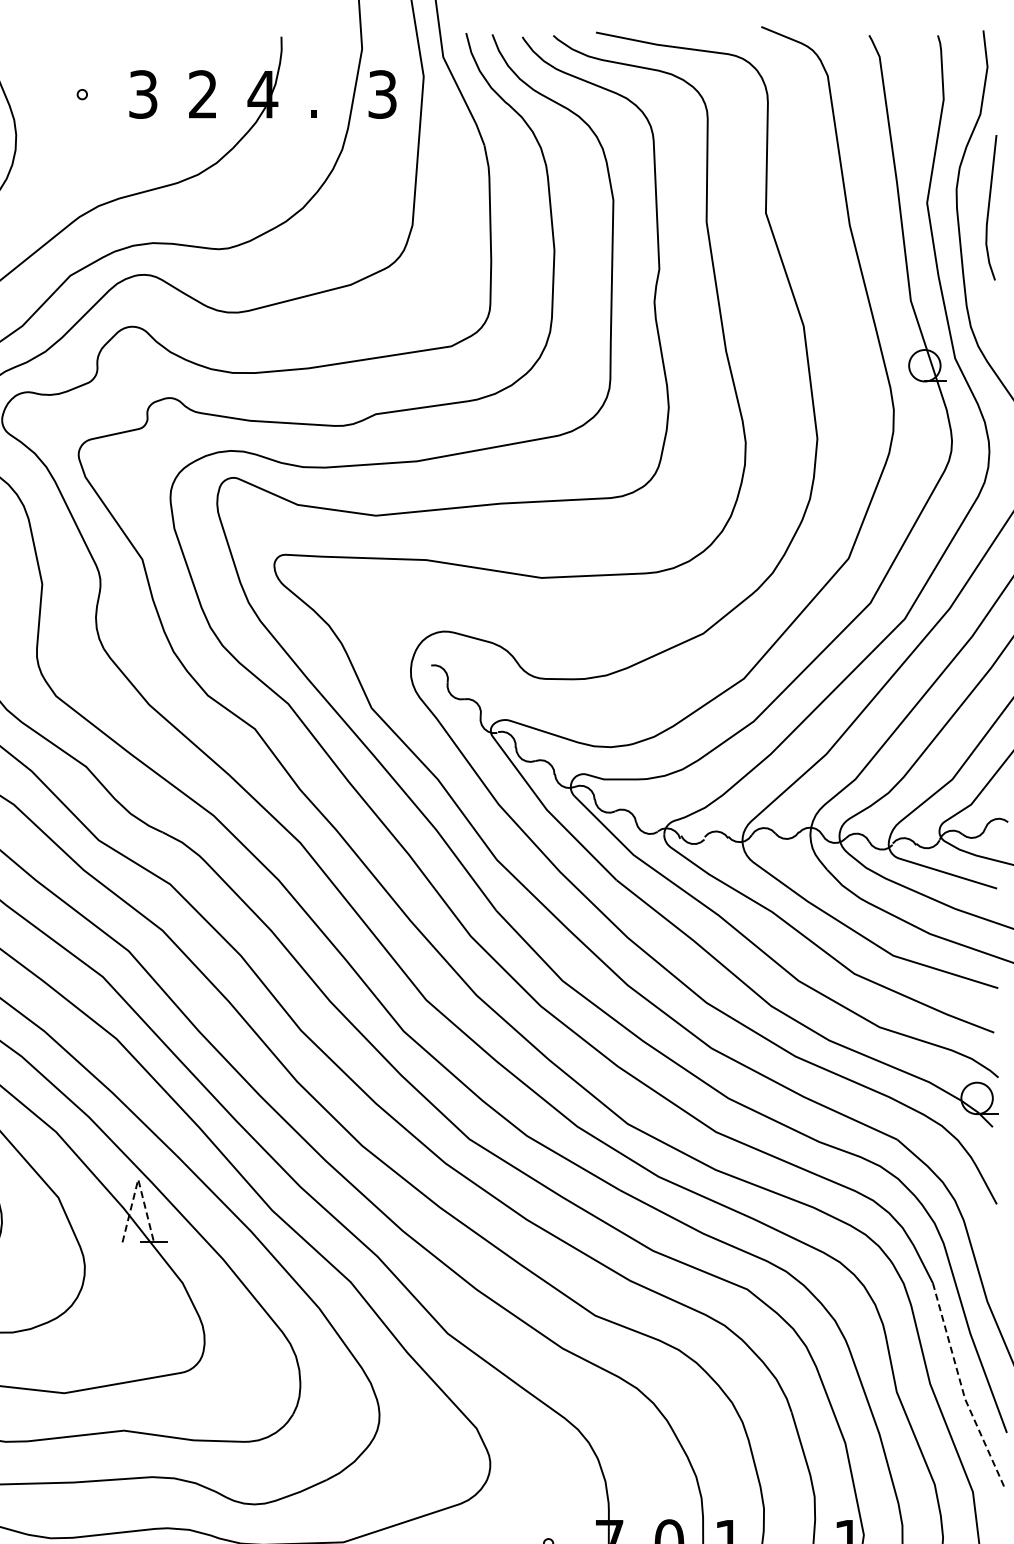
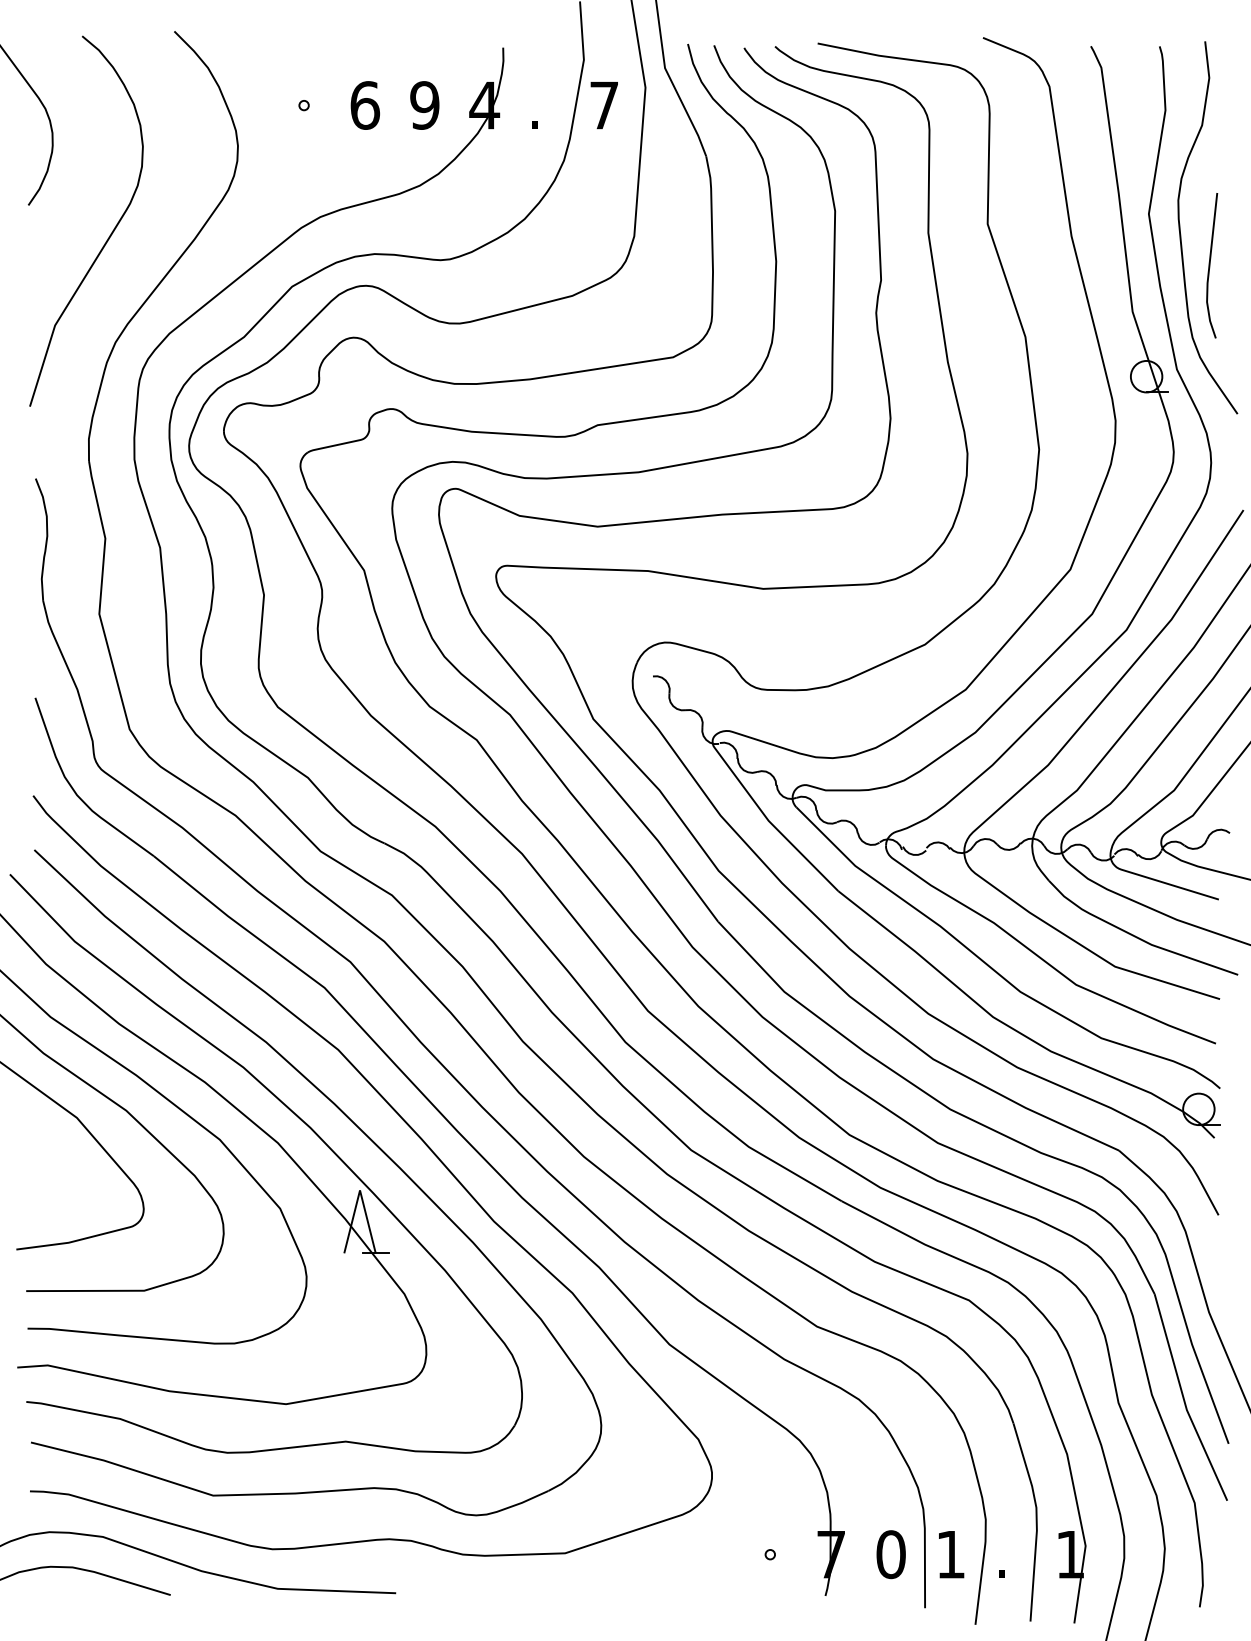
text: (143, 94) -> (365, 105), 3 -> 6
text: (202, 94) -> (424, 105), 2 -> 9
text: (382, 94) -> (604, 105), 3 -> 7
line: (989, 207) -> (1210, 265), moved
line: (138, 1179) -> (360, 1190), dashed -> solid
line: (962, 1389) -> (1184, 1400), dashed -> solid

